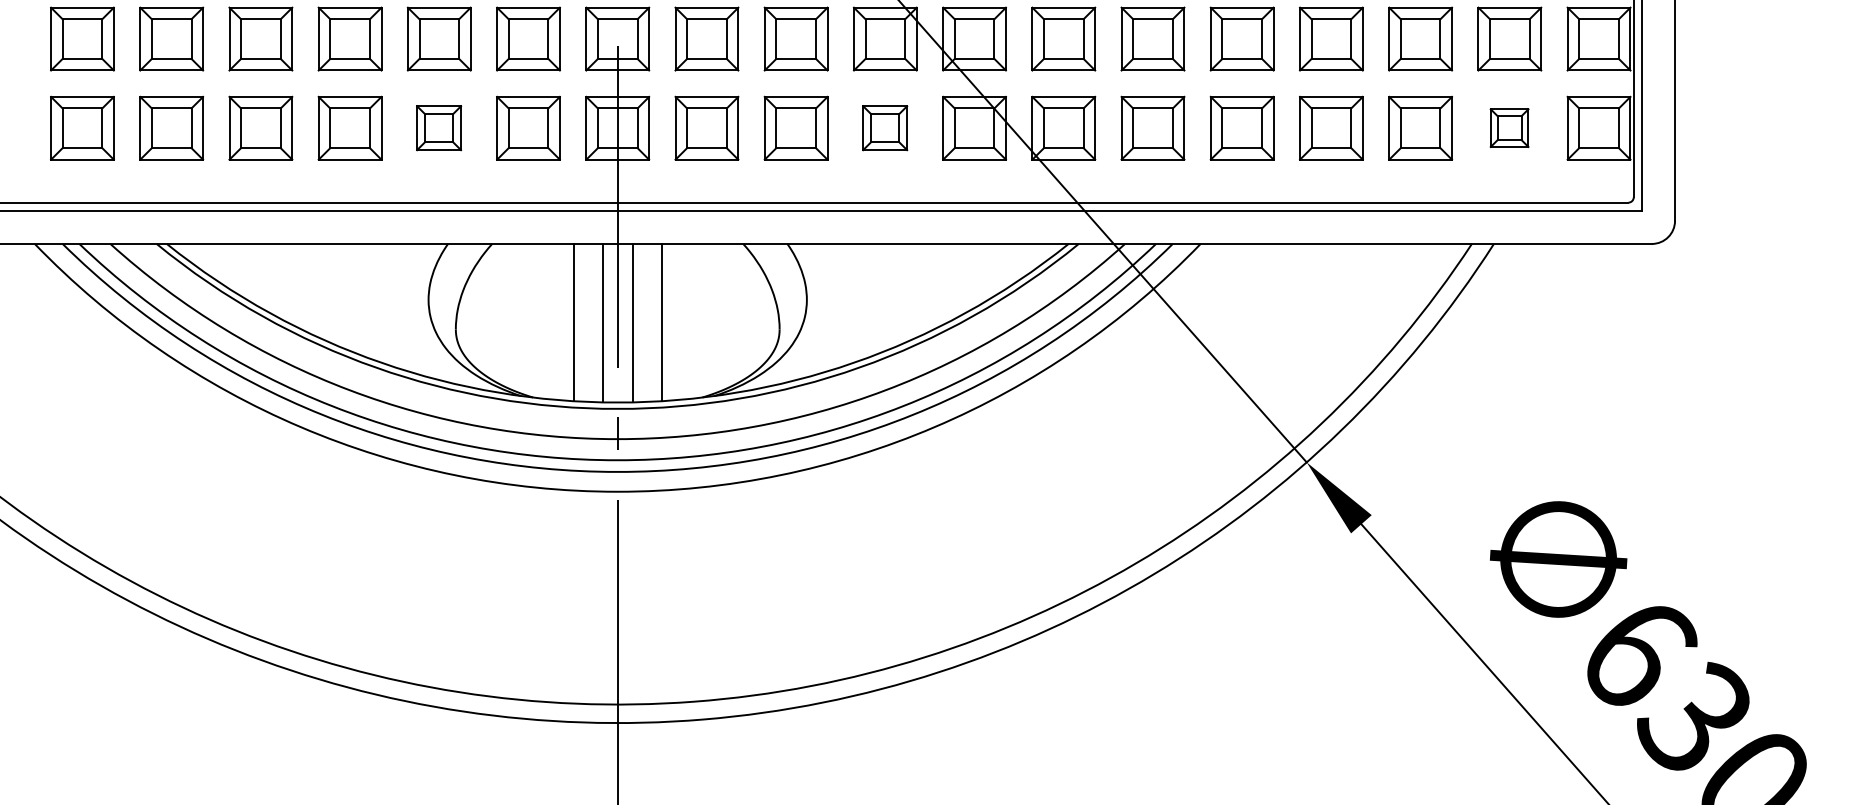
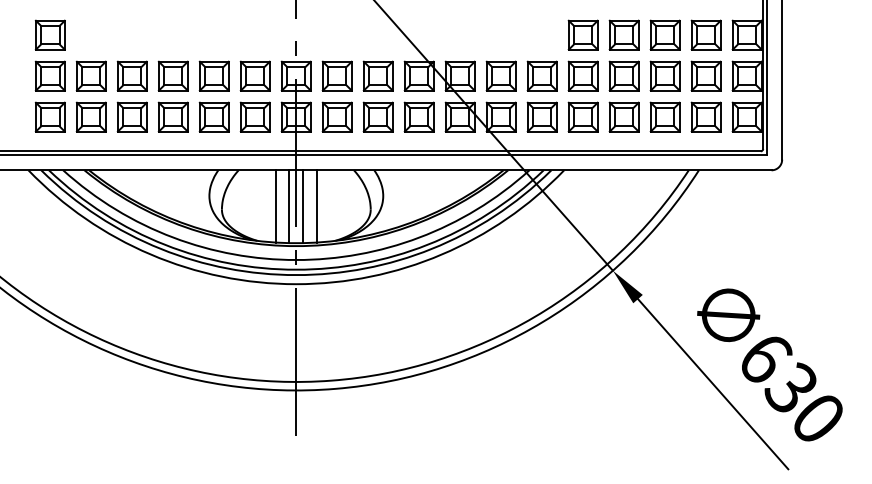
part: (437, 126) -> (213, 116), size x1.43
part: (883, 126) -> (418, 116), size x1.43
part: (1508, 126) -> (705, 116), size x1.67

